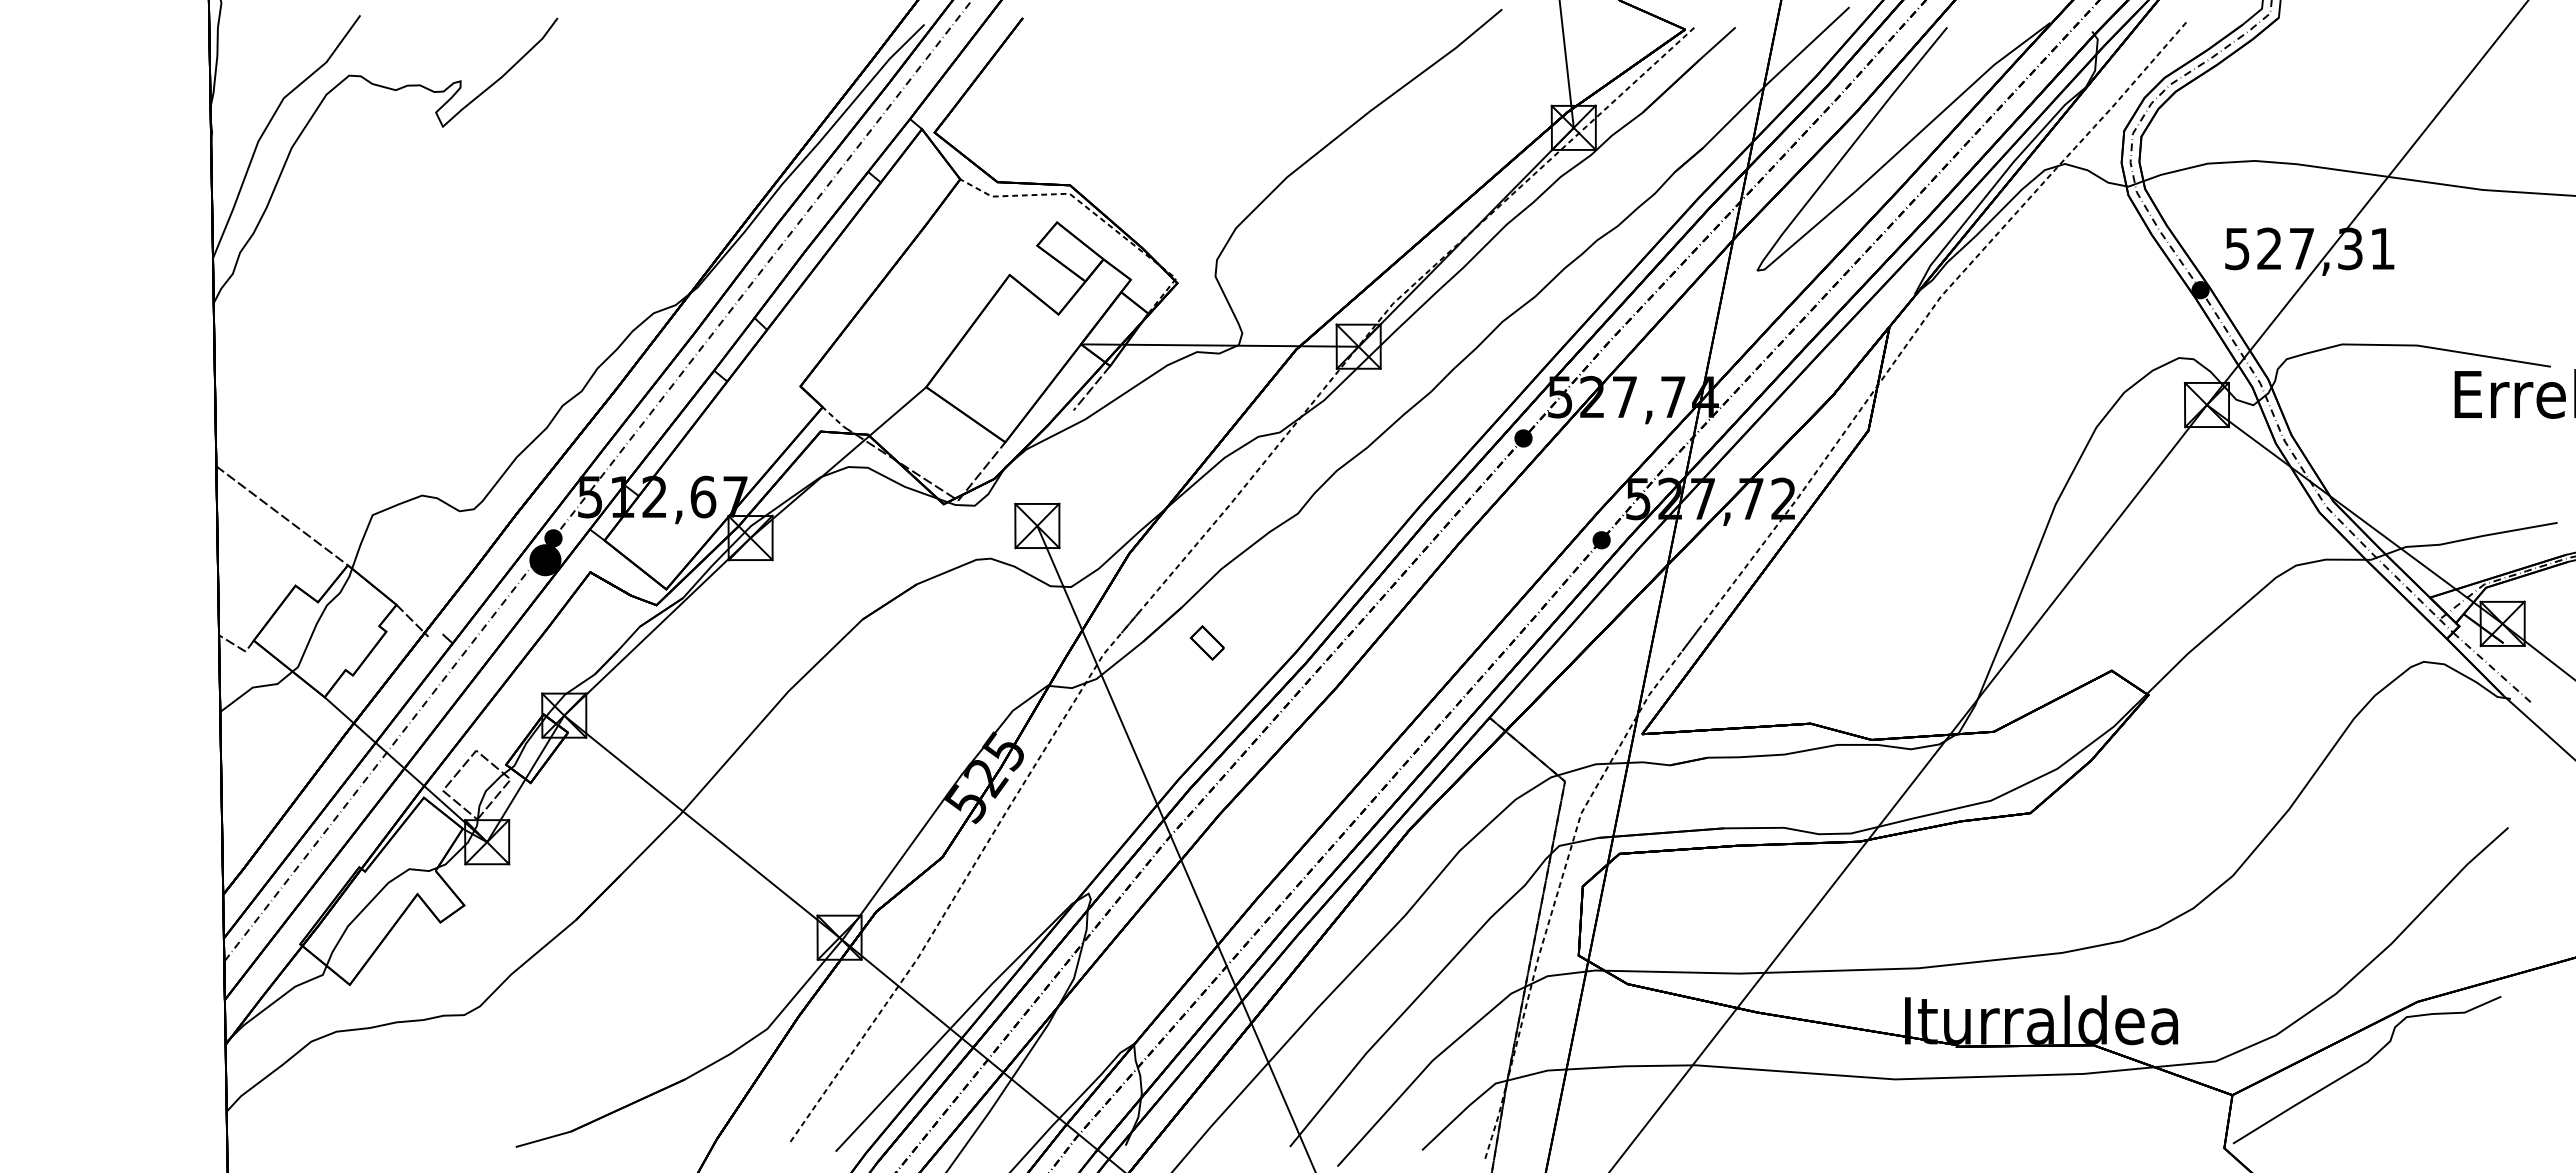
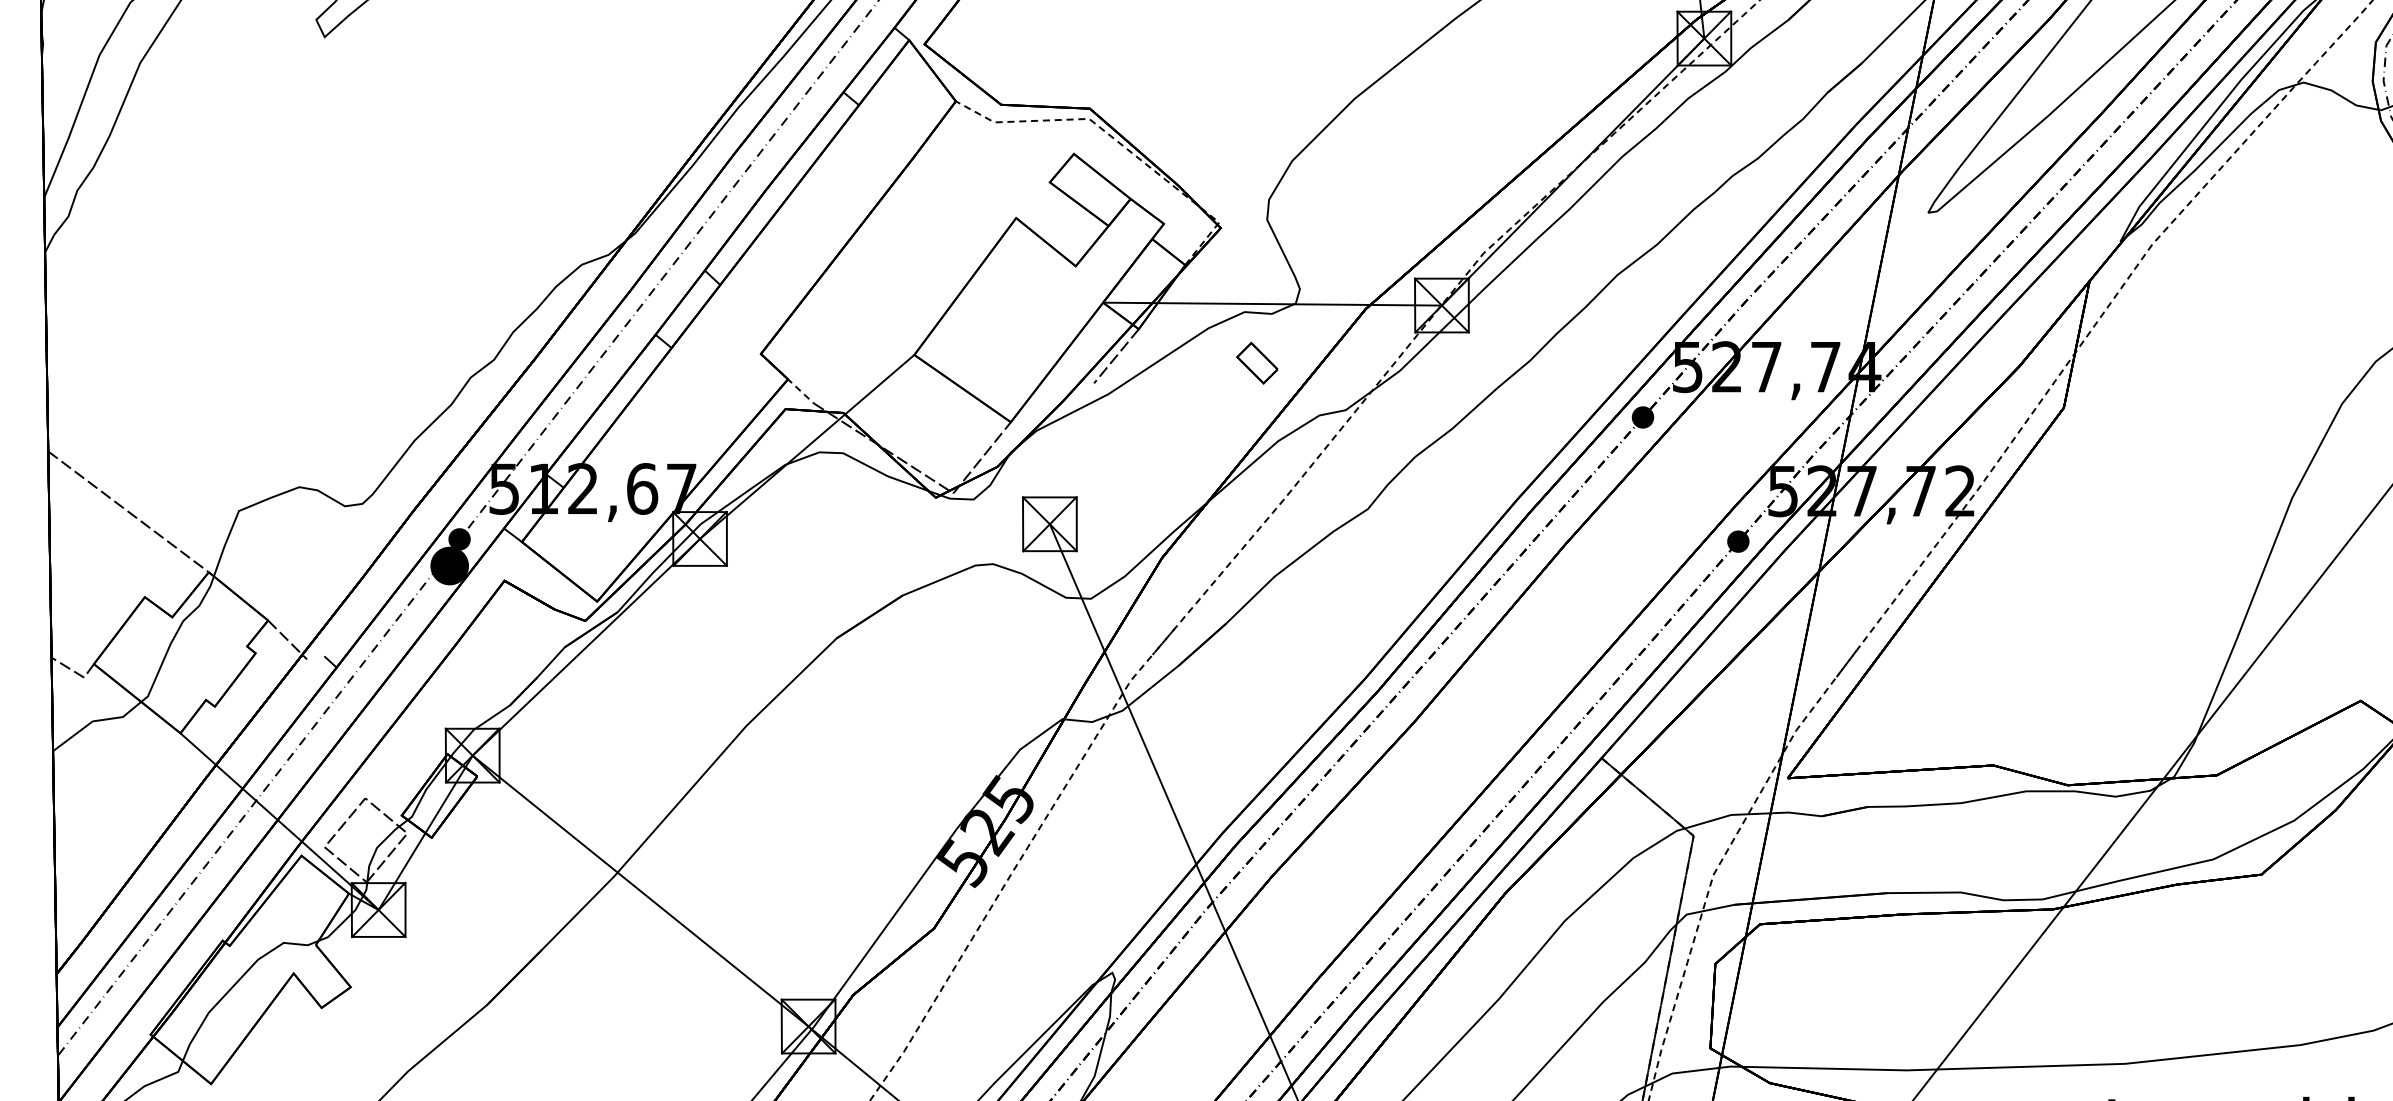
part: (1206, 642) -> (1256, 362), moved

